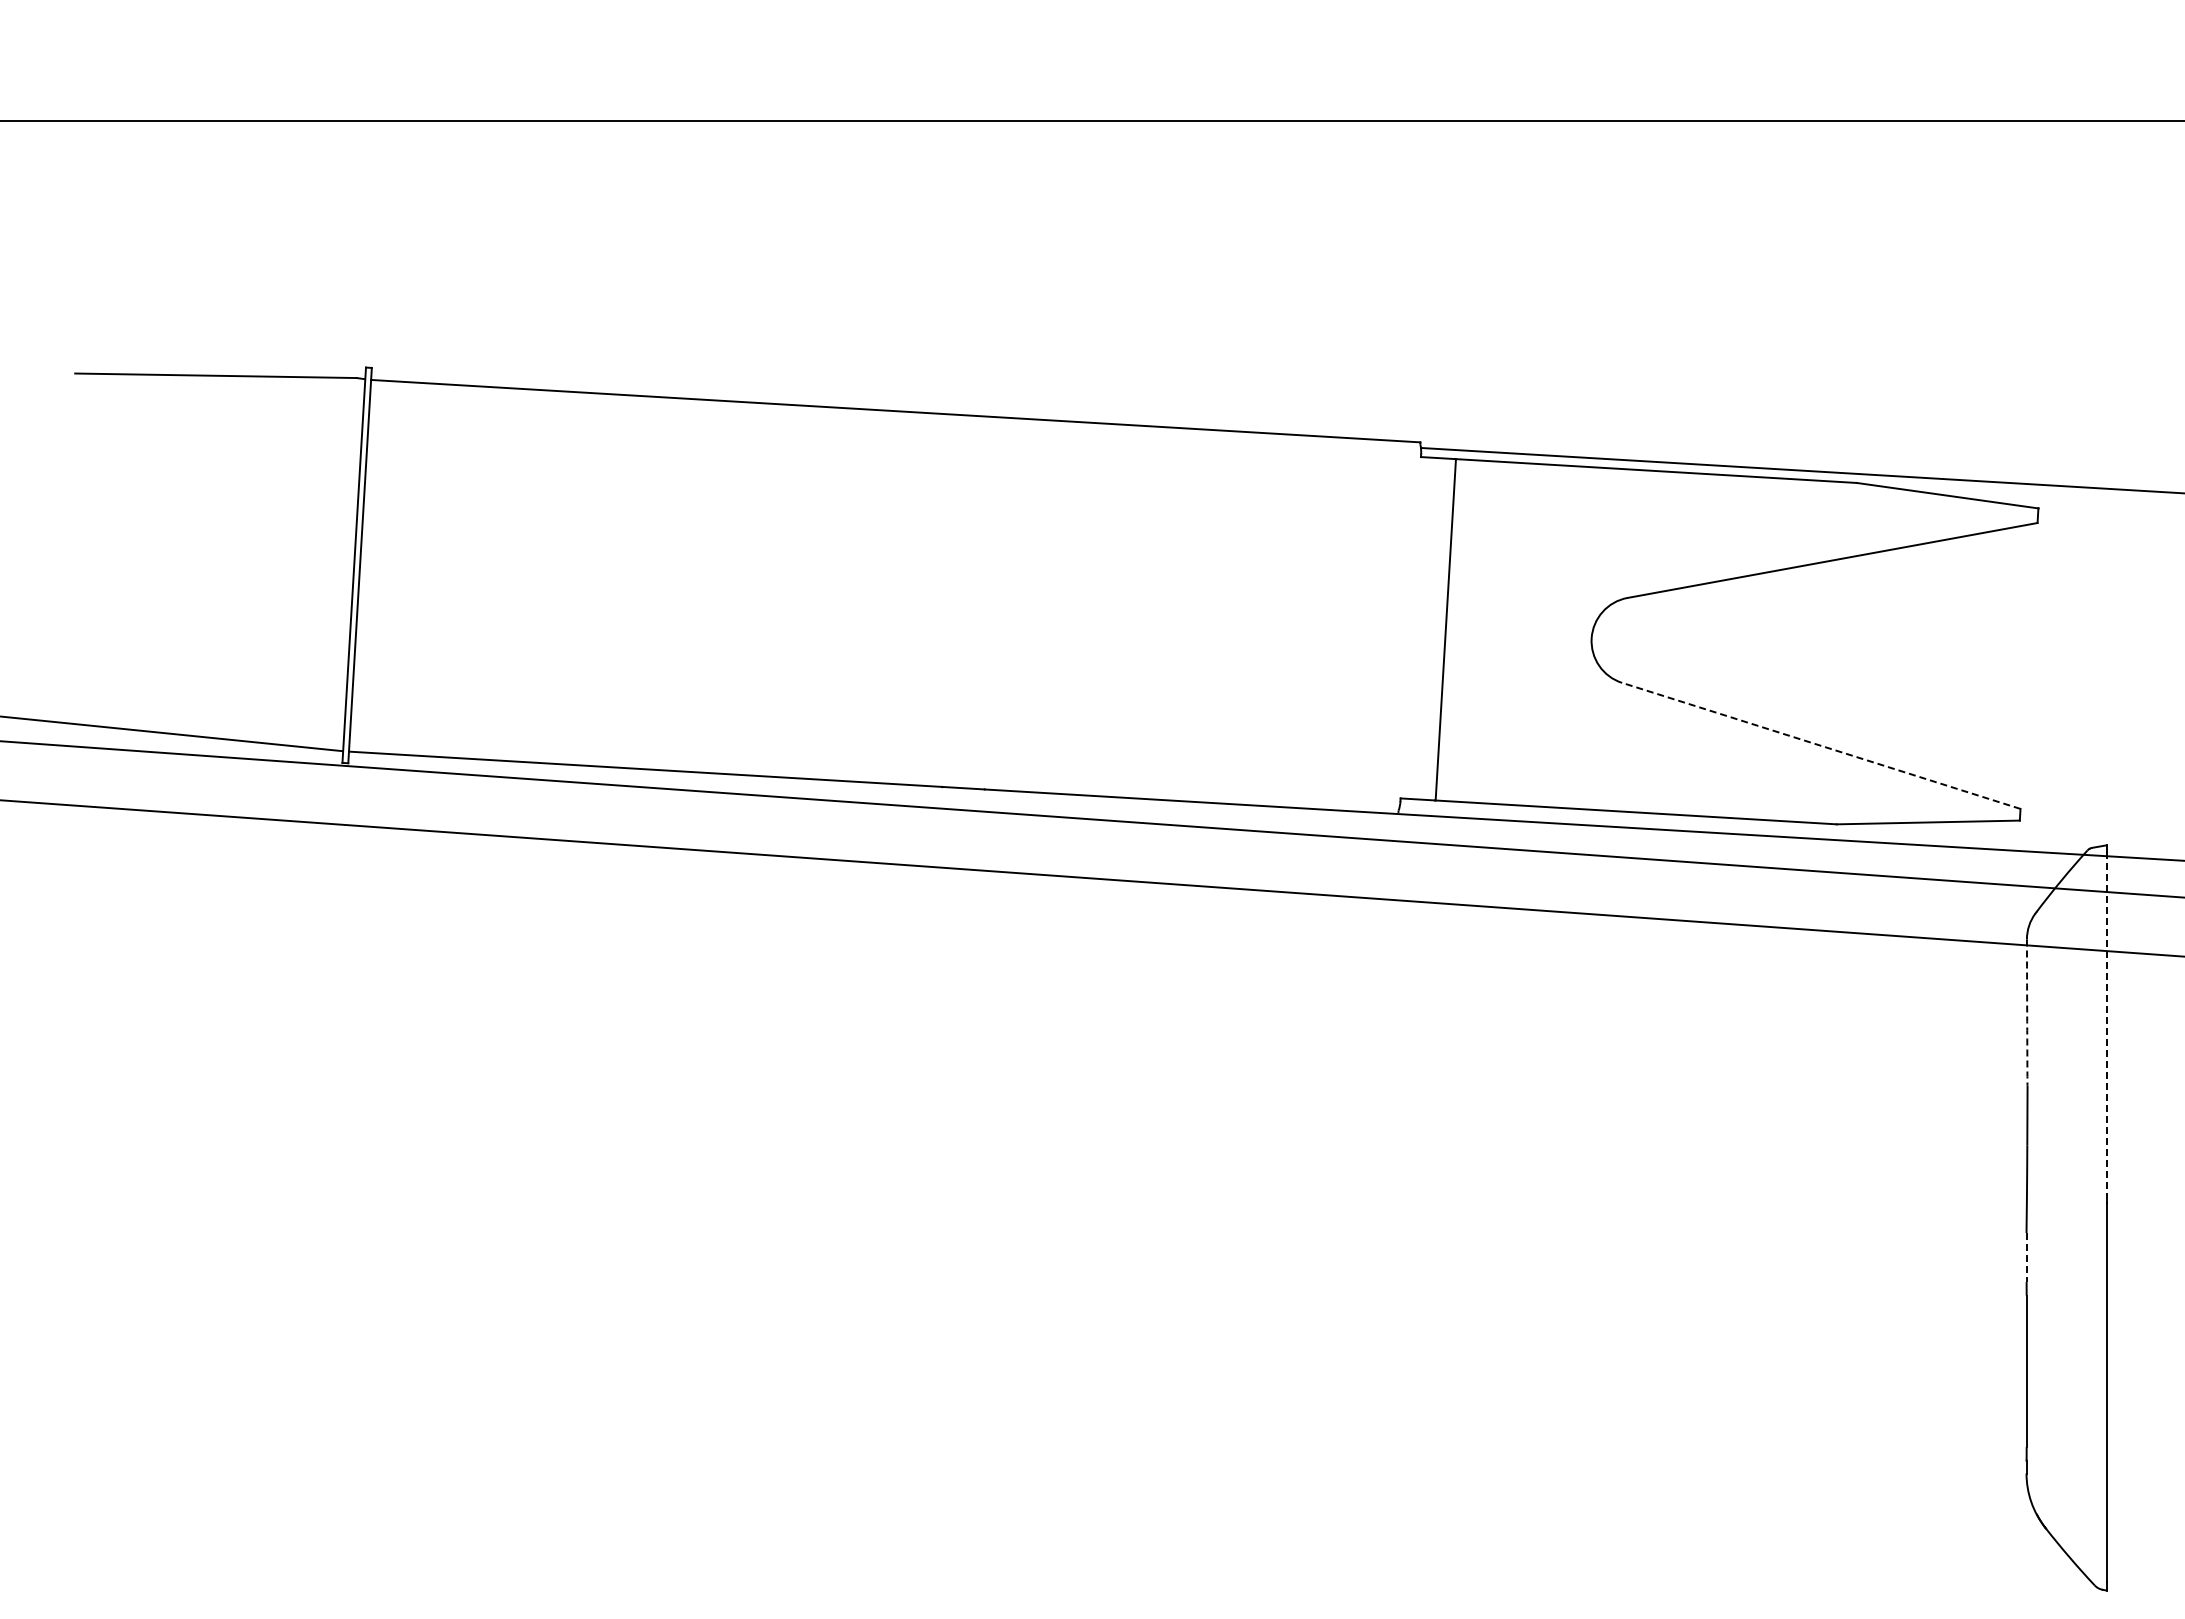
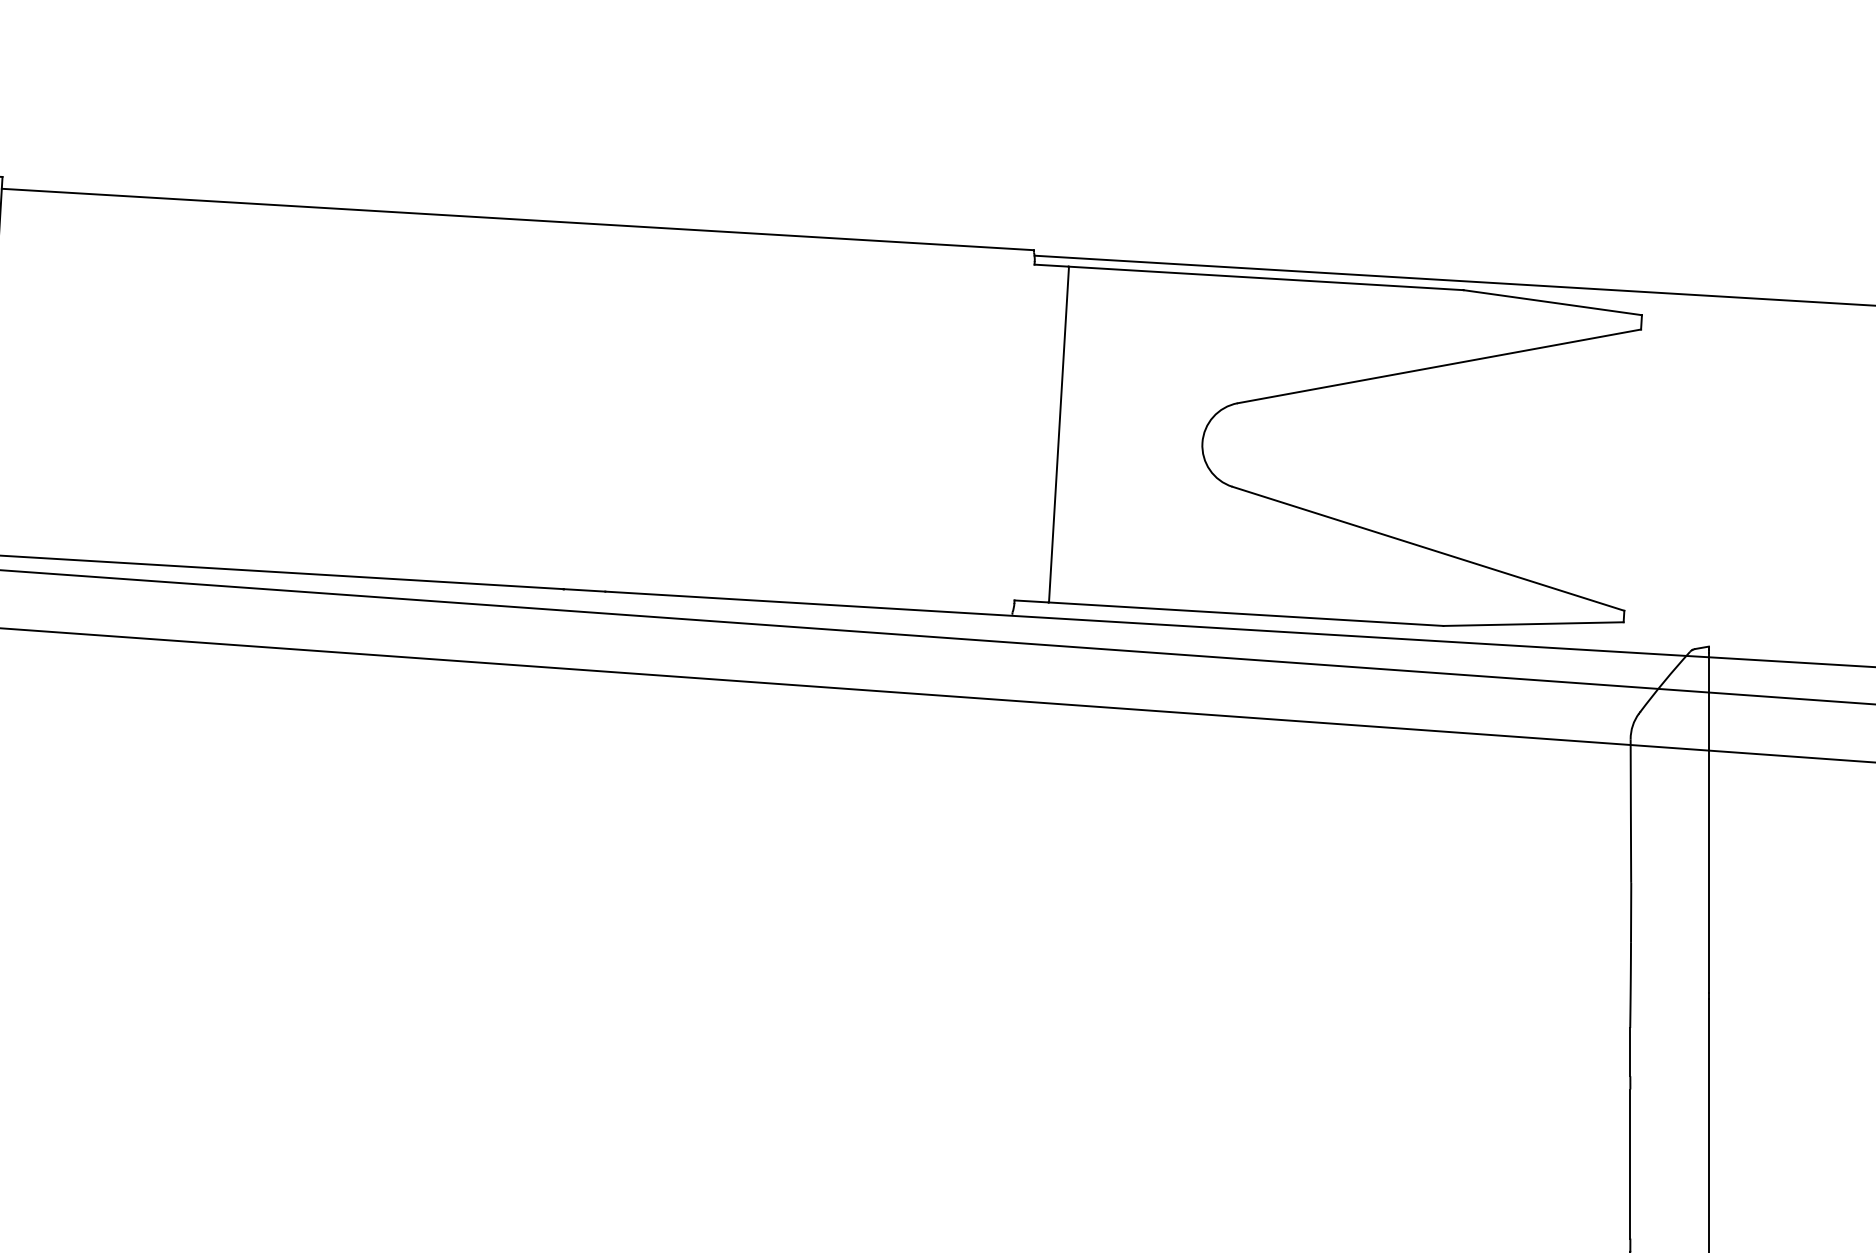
line: (1821, 745) -> (1428, 548), dashed -> solid
arc: (2027, 1012) -> (1631, 811), dashed -> solid
line: (2106, 1024) -> (1708, 822), dashed -> solid
line: (2026, 1258) -> (1630, 1053), dashed -> solid

